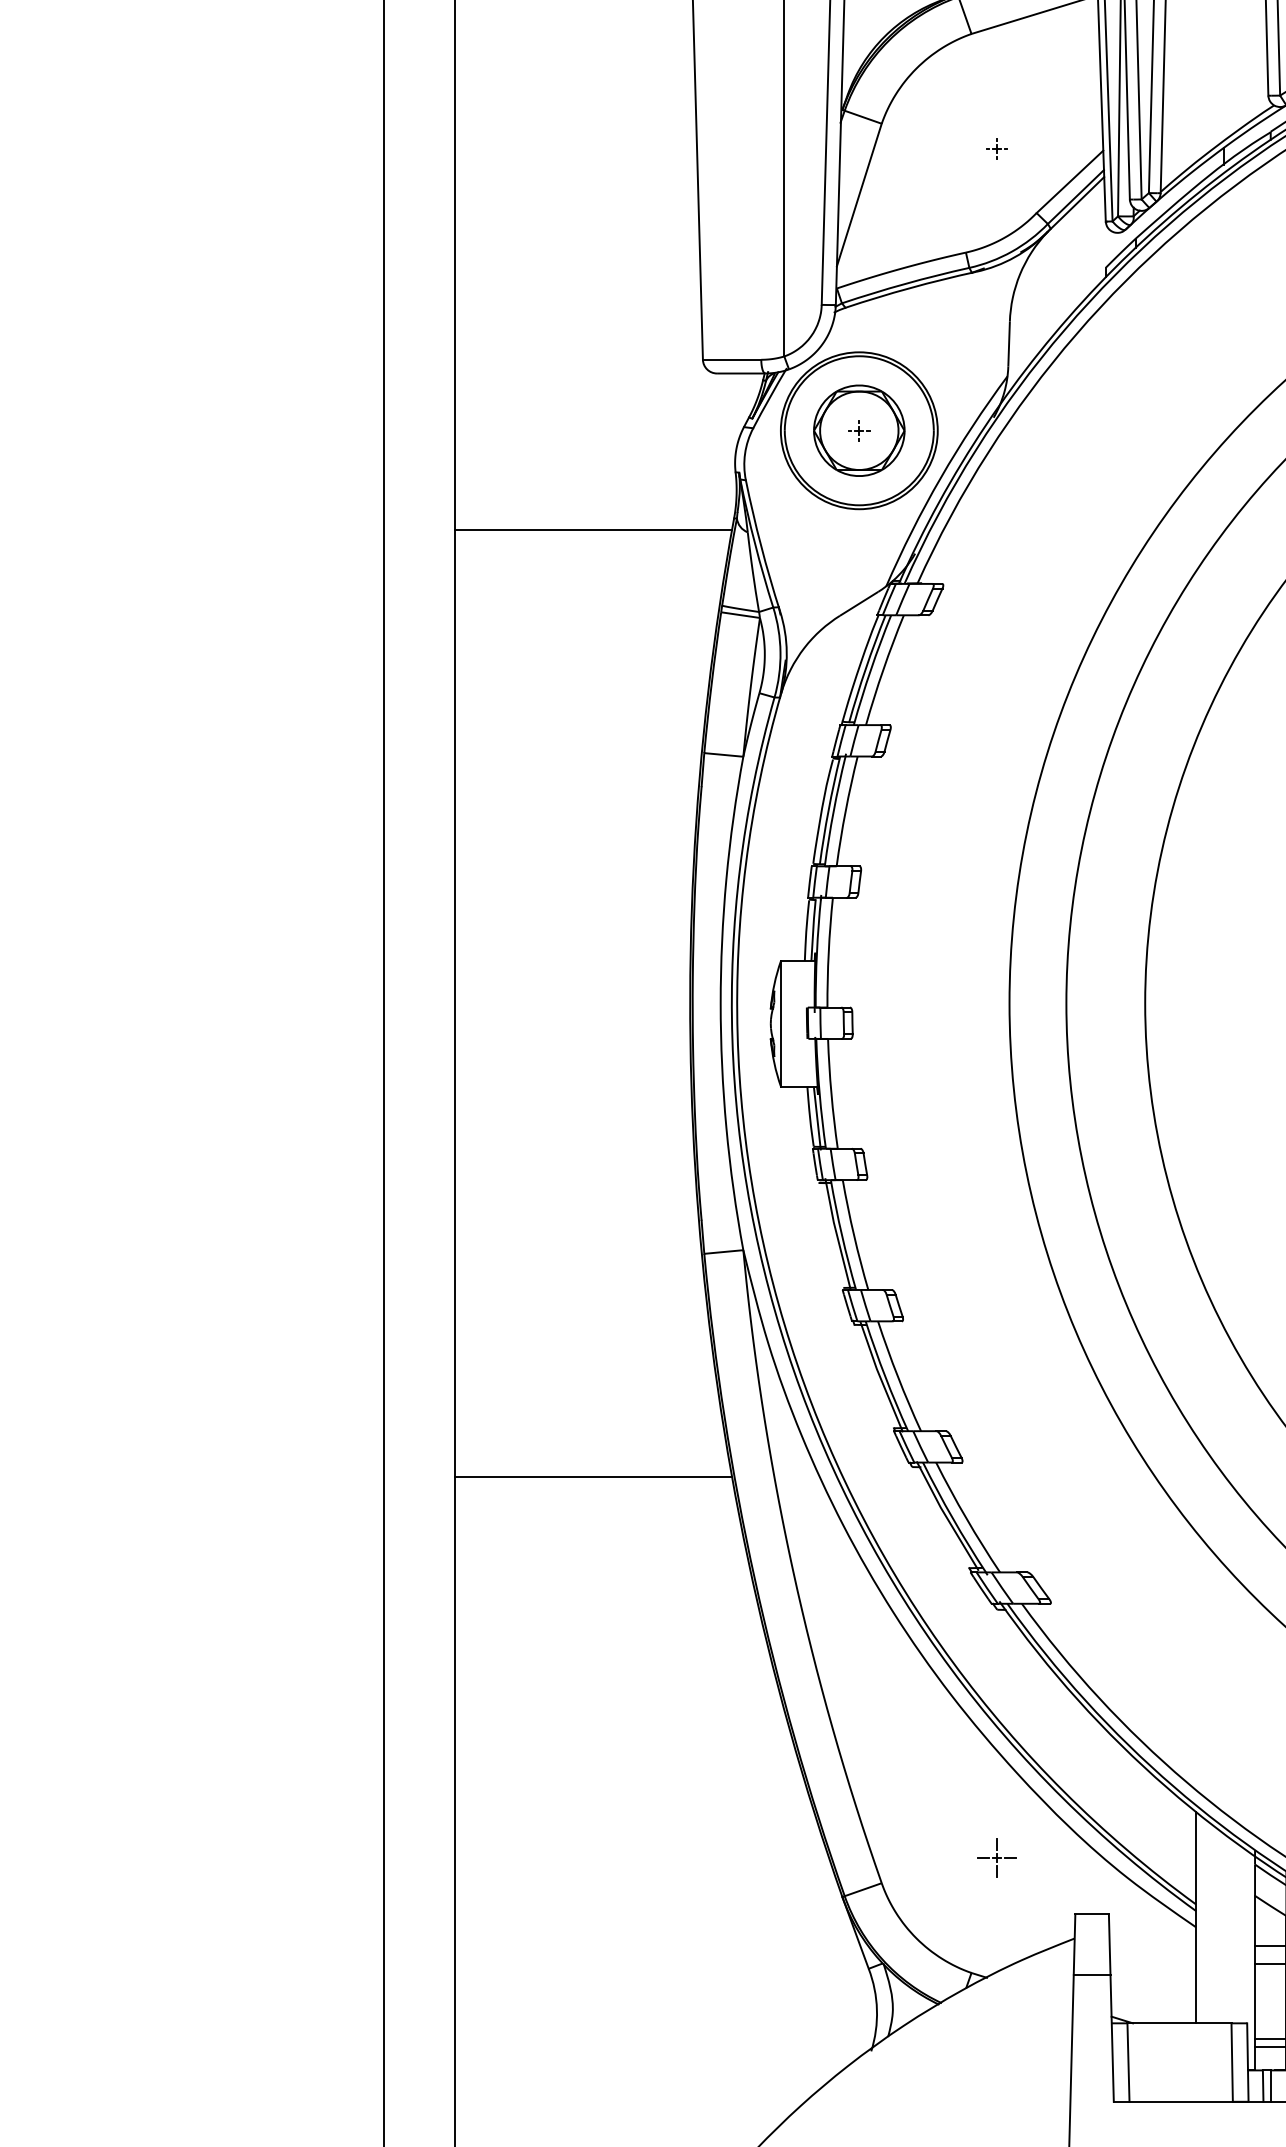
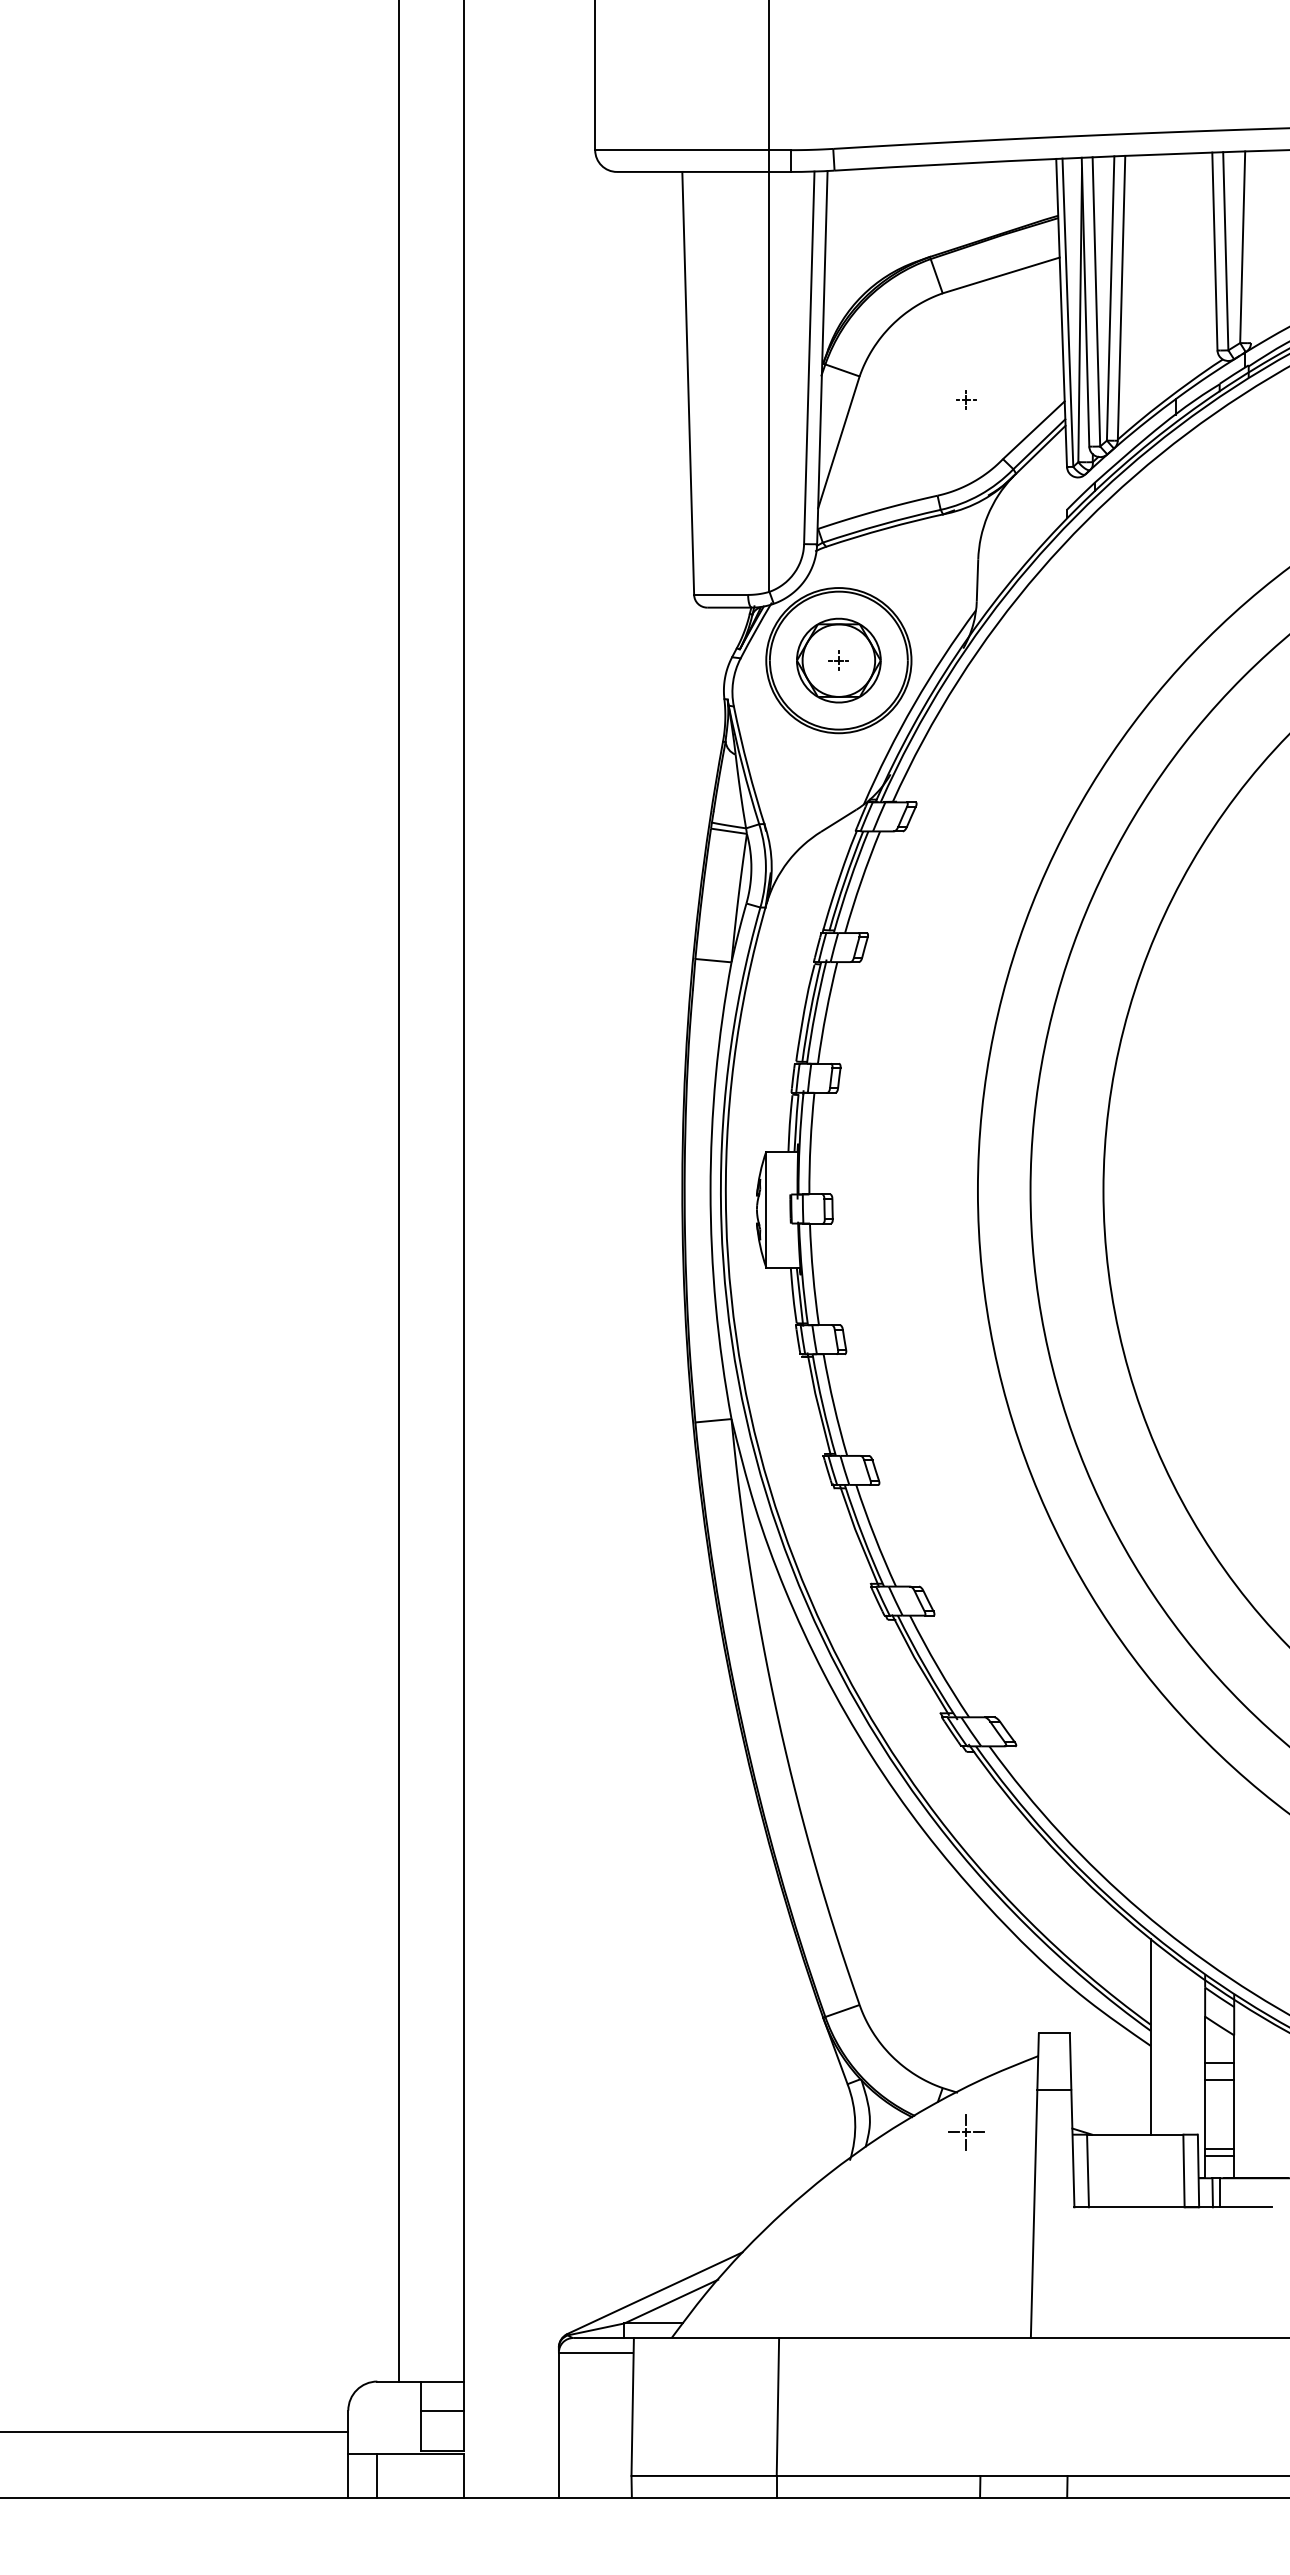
line: (593, 530) -> (592, 752), removed
line: (593, 1476) -> (592, 1628), removed
part: (997, 1857) -> (966, 2132), moved

